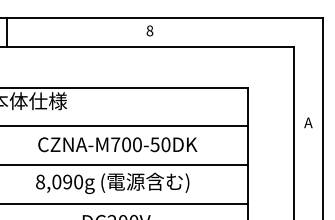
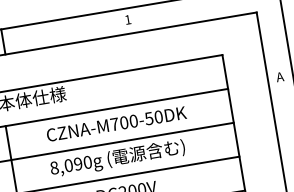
text: (149, 30) -> (127, 19), 8 -> 1

